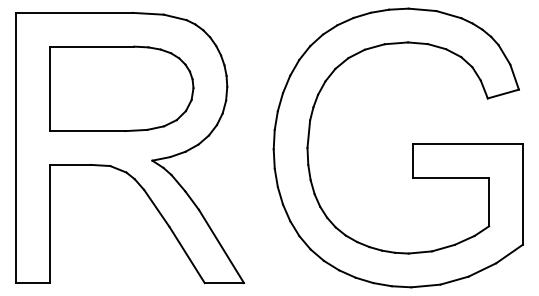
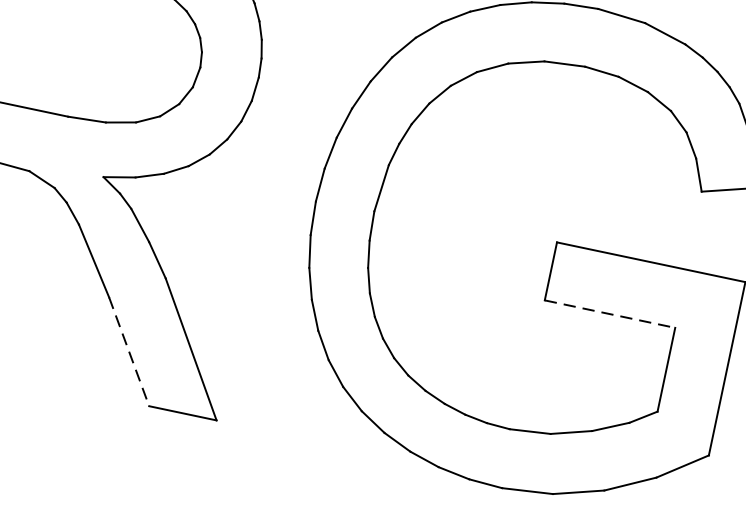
line: (451, 177) -> (610, 314), solid -> dashed
line: (187, 255) -> (129, 352), solid -> dashed

